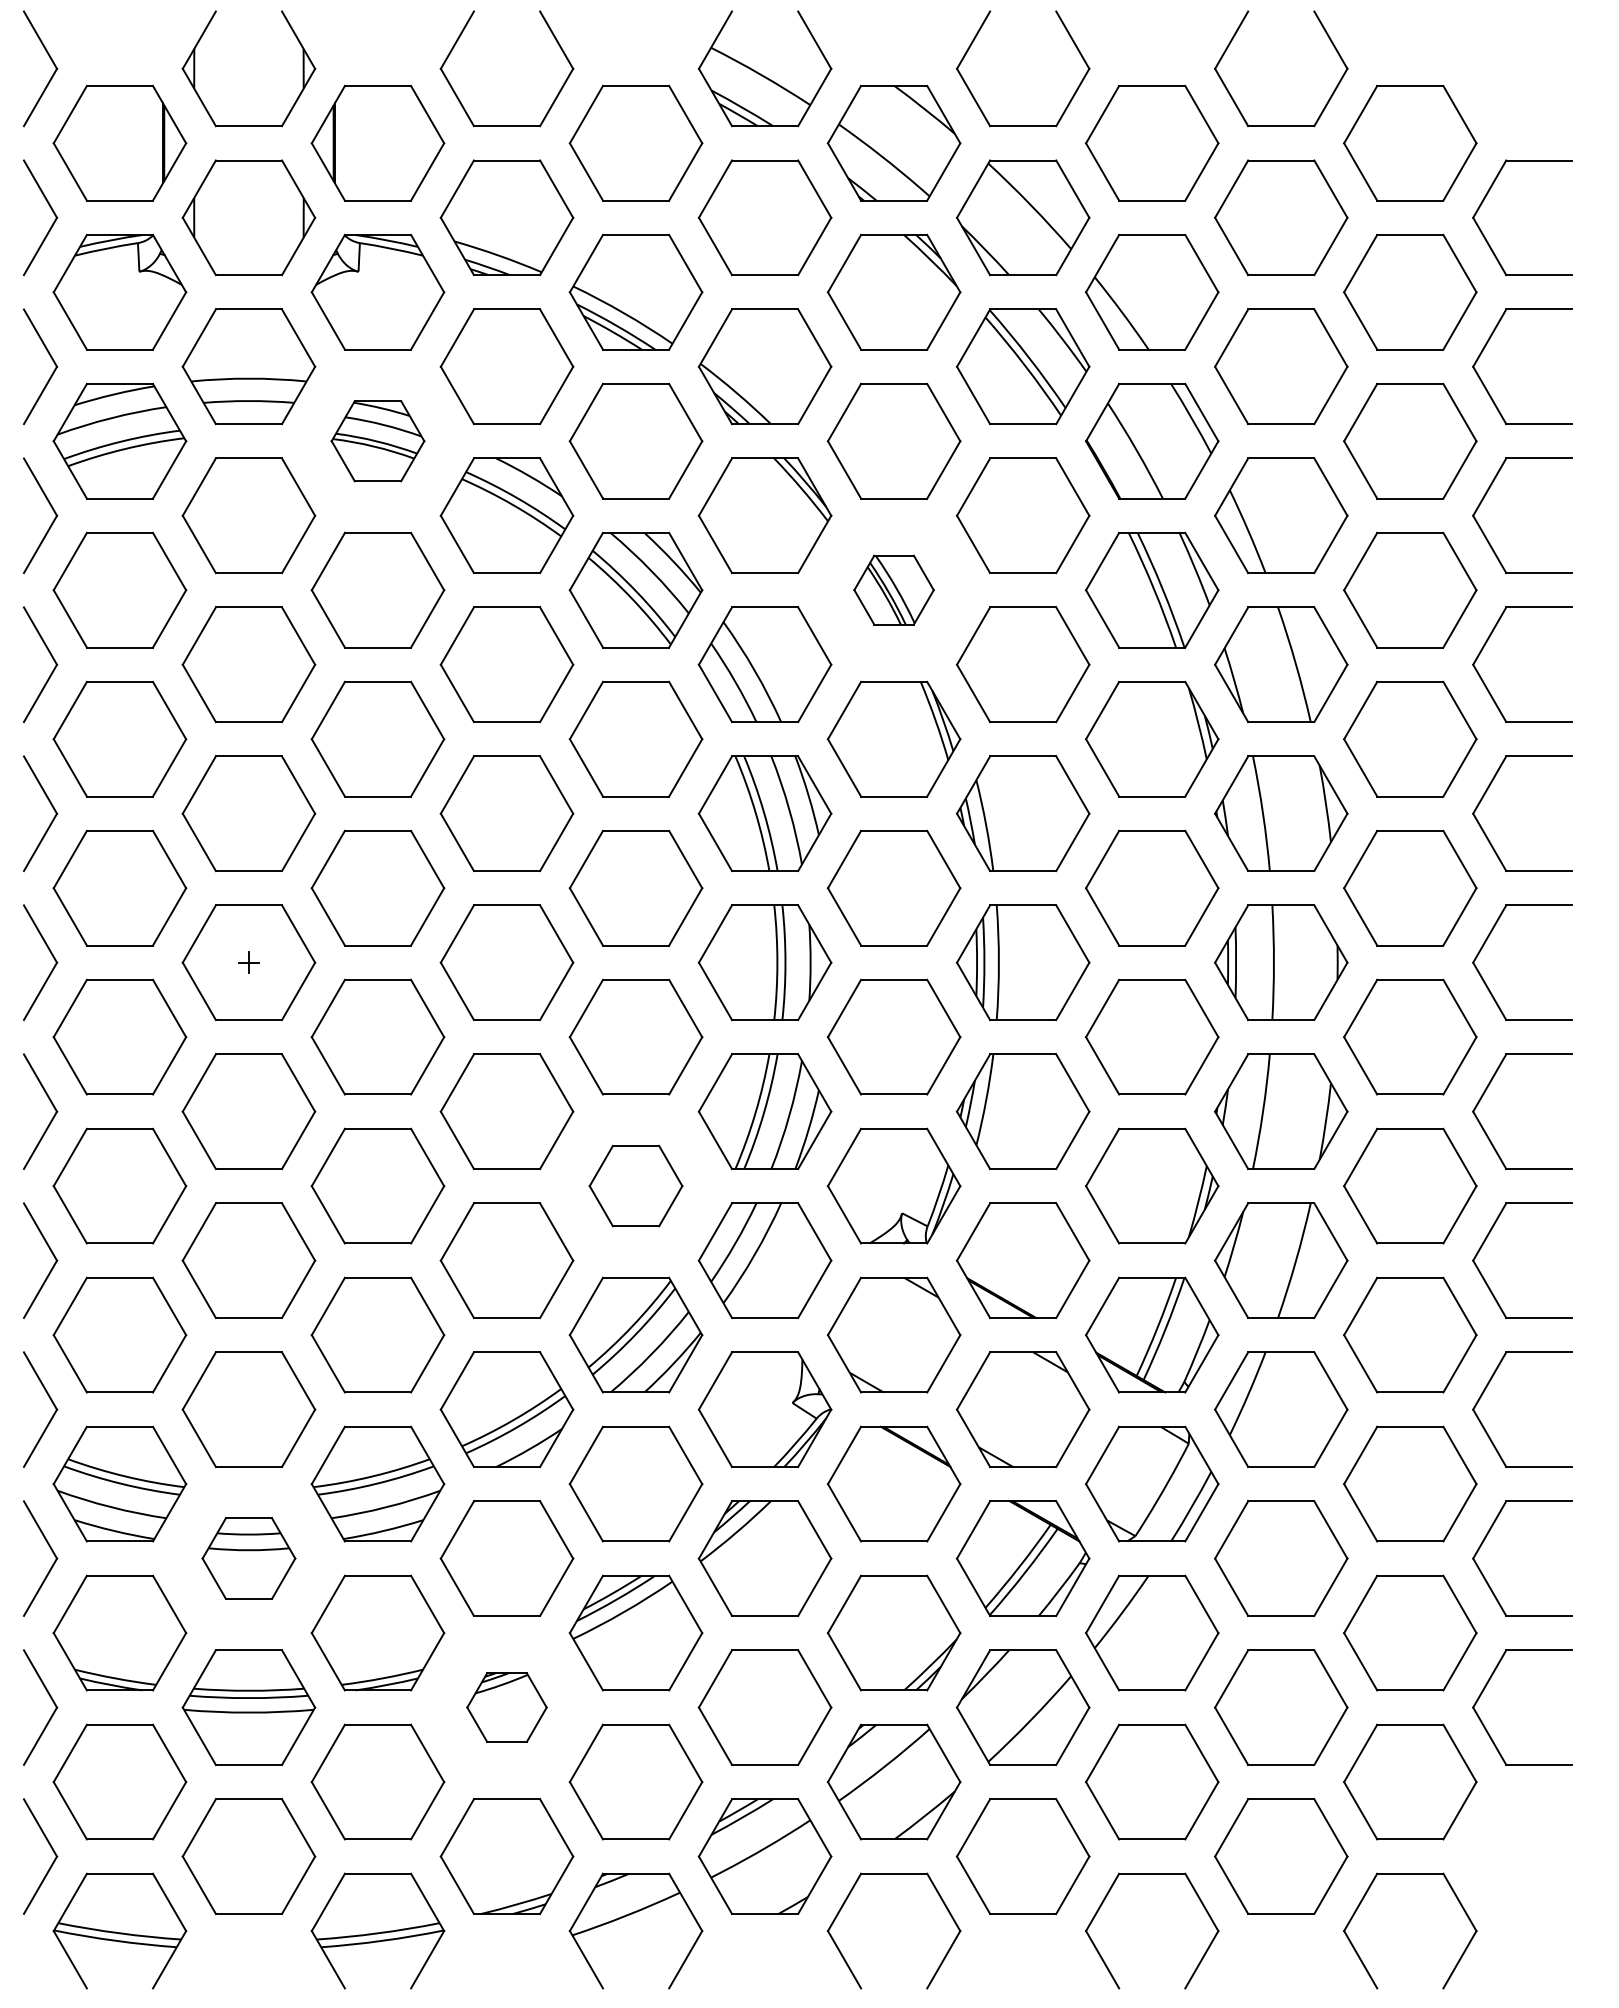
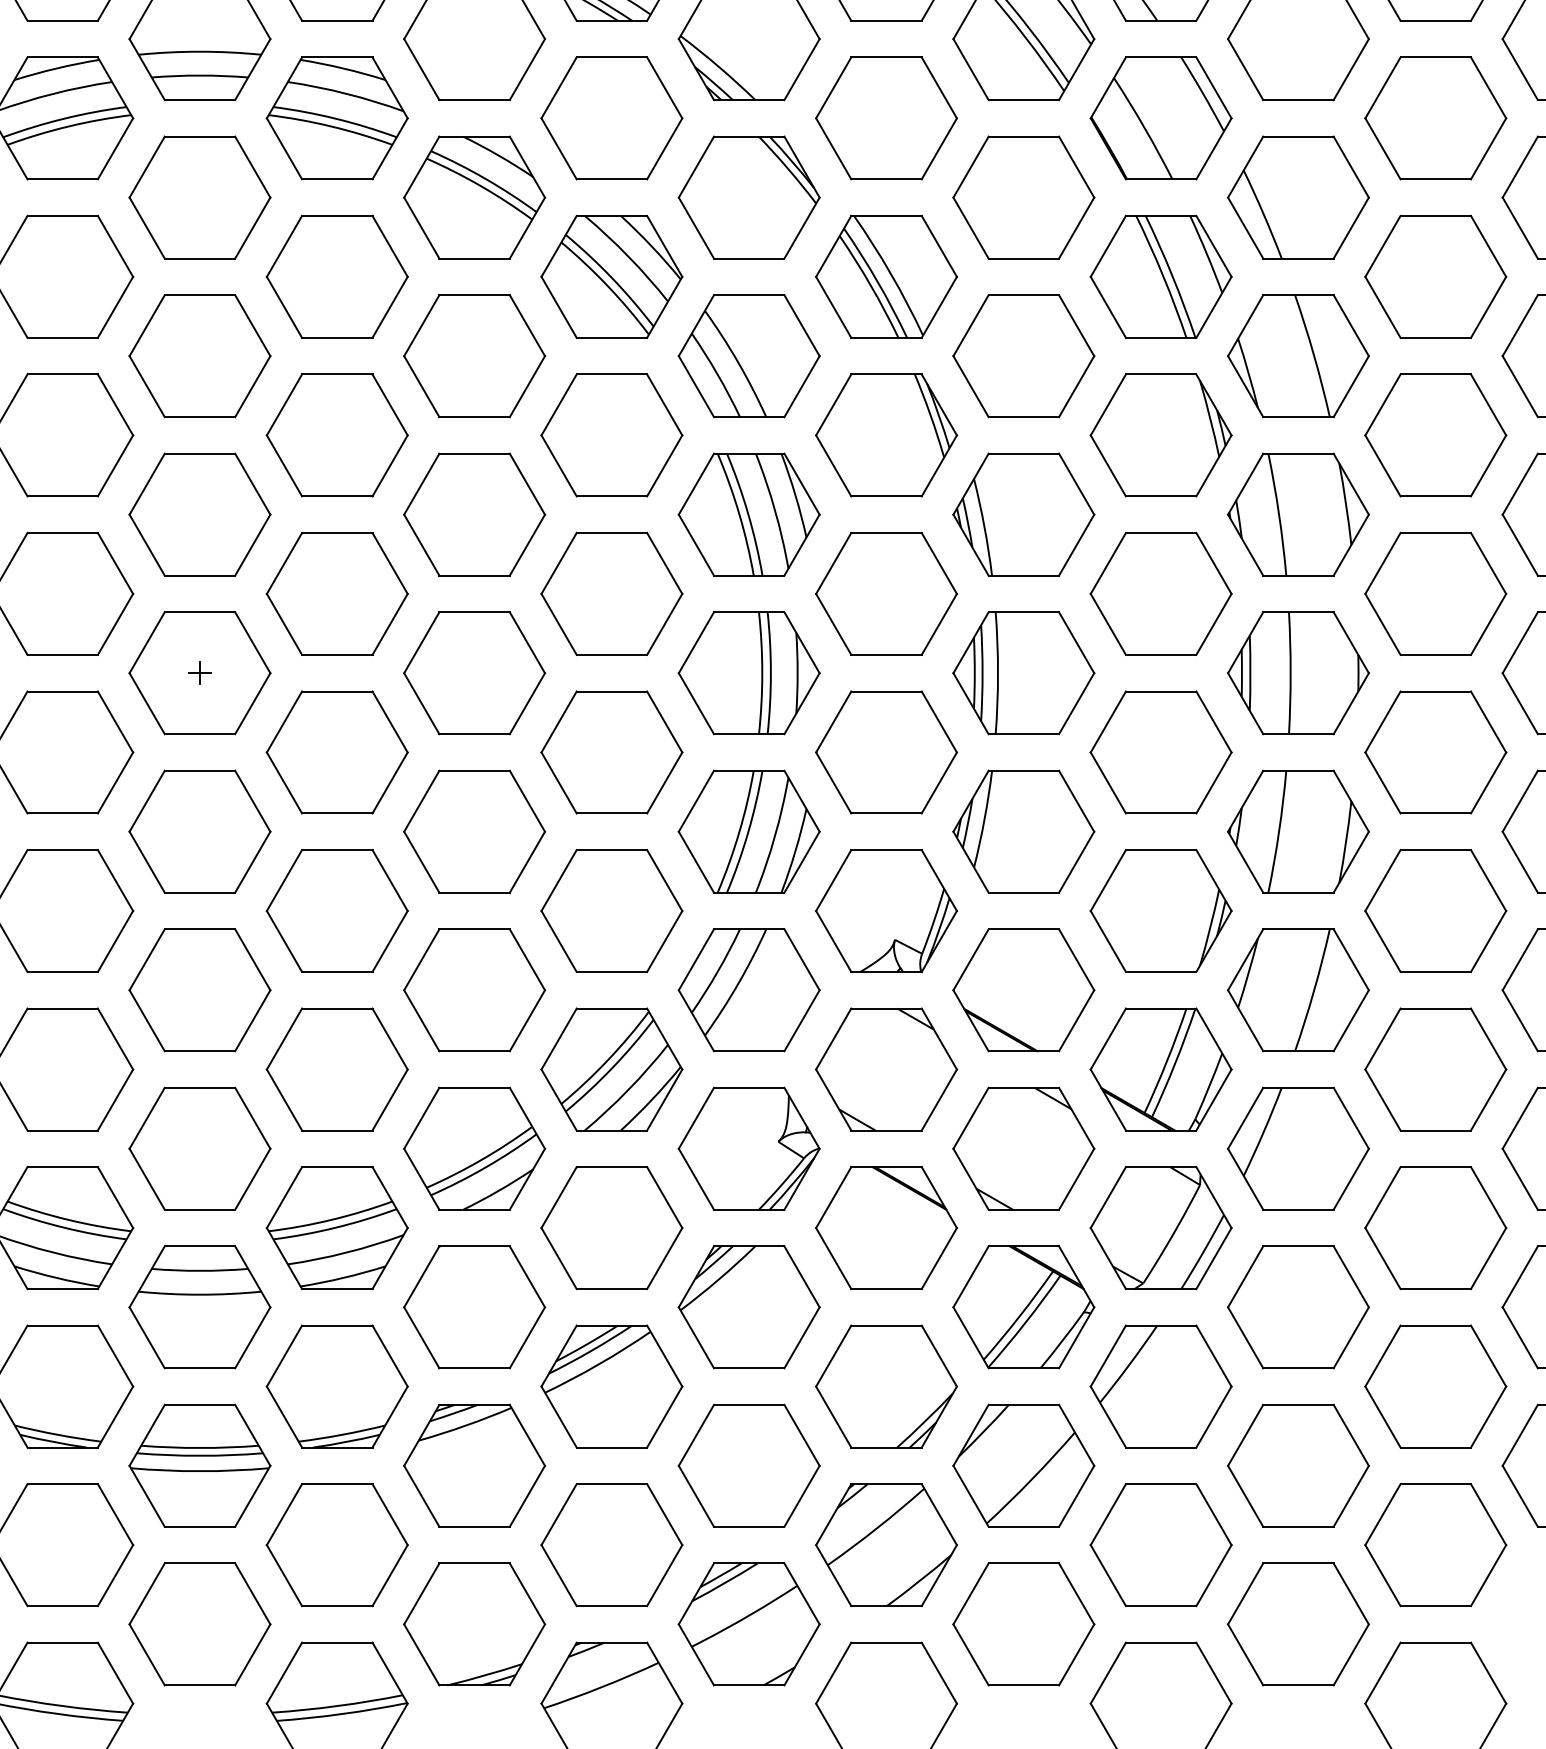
part: (377, 440) -> (336, 117), size x1.43
part: (893, 589) -> (885, 276), size x1.67
part: (635, 1185) -> (611, 910), size x1.43
part: (248, 1558) -> (199, 1307), size x1.43
part: (506, 1707) -> (474, 1465), size x1.67

